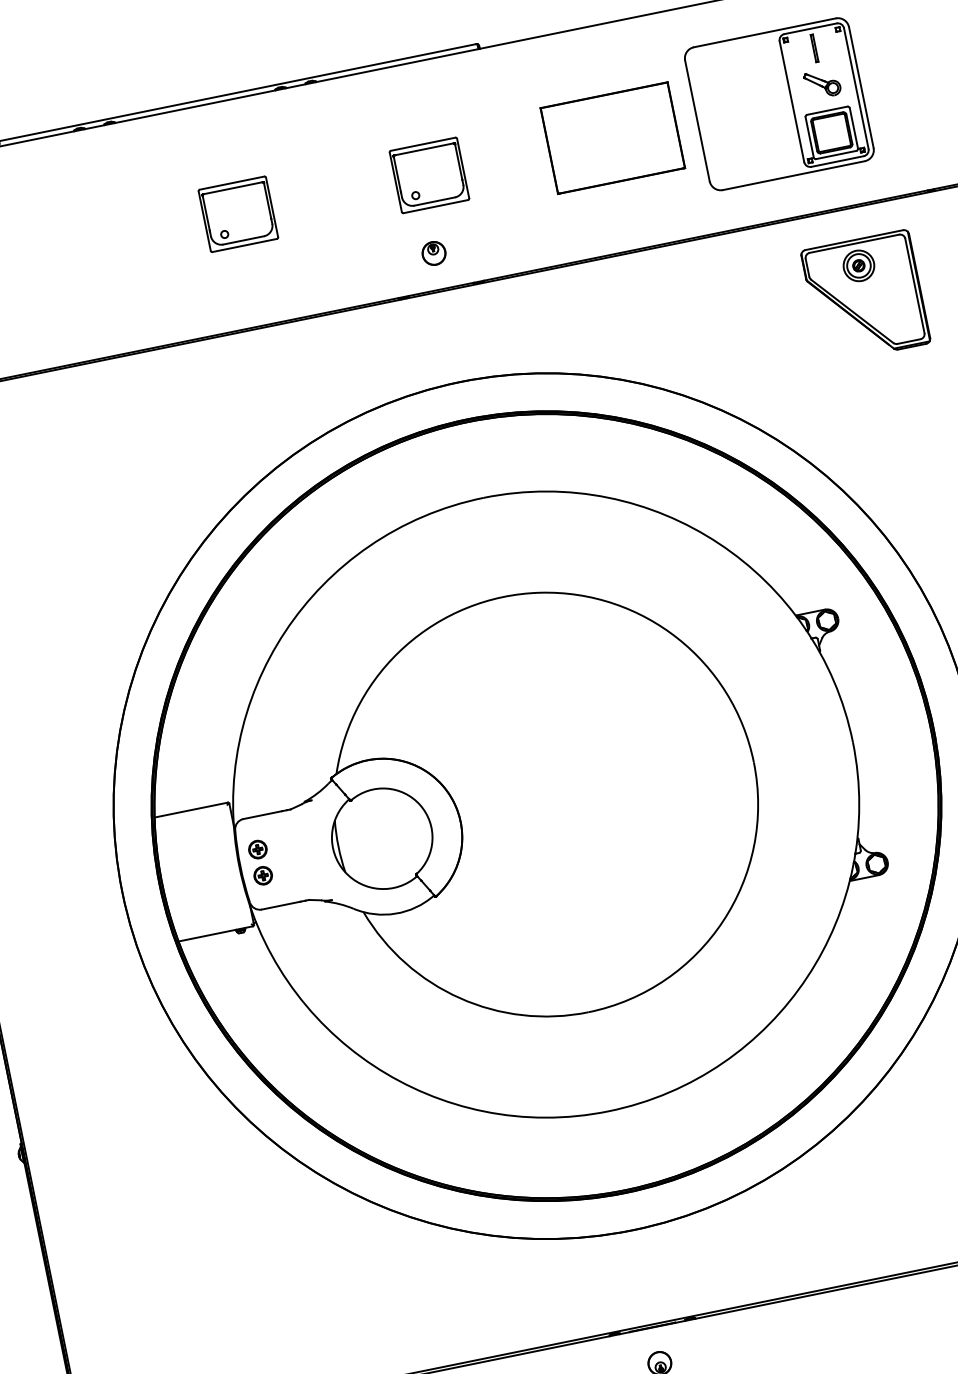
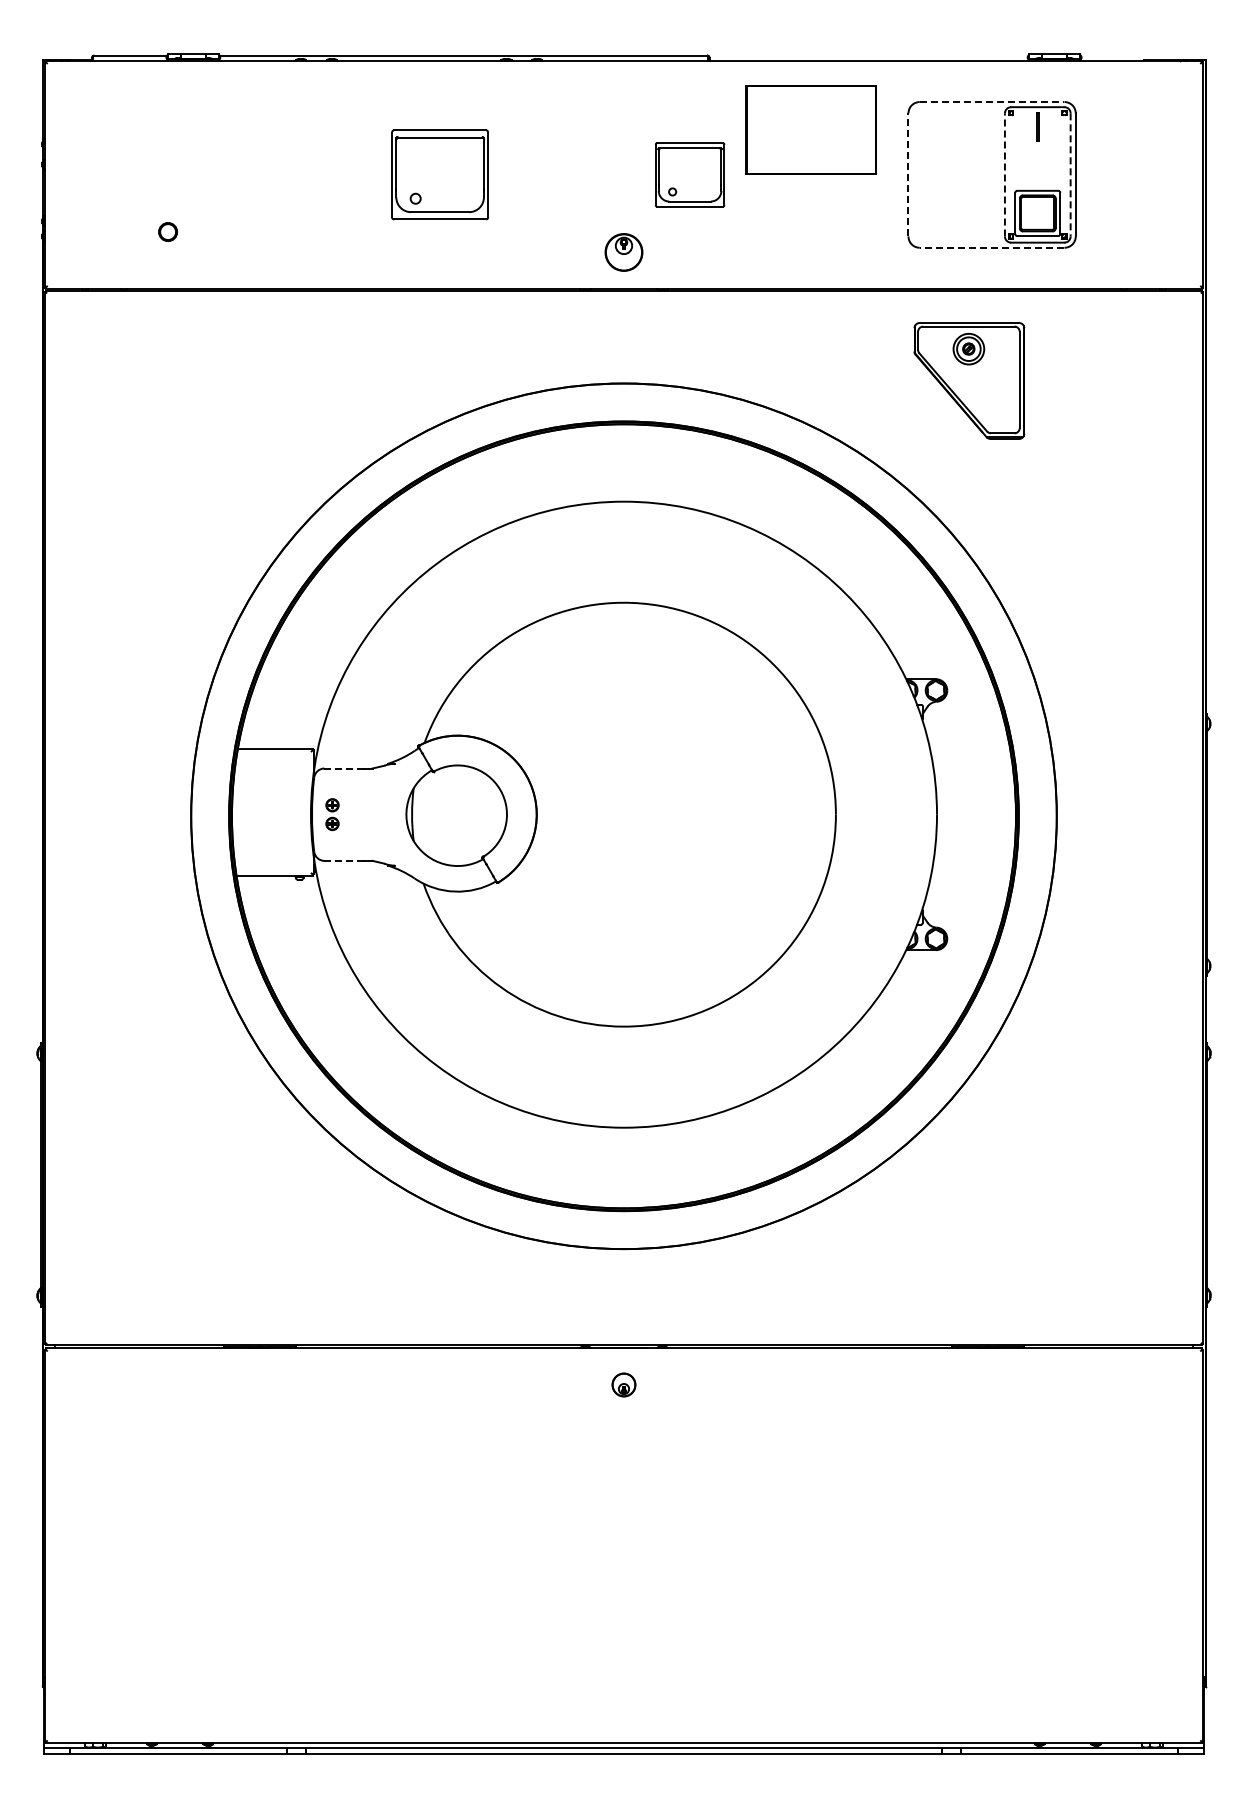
line: (765, 33) -> (992, 102), solid -> dashed
part: (822, 83) -> (1038, 163), removed
line: (856, 88) -> (1070, 174), solid -> dashed
line: (791, 101) -> (1004, 174), solid -> dashed
line: (697, 120) -> (908, 174), solid -> dashed
part: (612, 137) -> (810, 129), moved
part: (428, 175) -> (689, 174), moved
line: (793, 175) -> (991, 247), solid -> dashed
part: (237, 214) -> (439, 174), size x1.4
part: (433, 252) -> (623, 251), size x1.6
part: (865, 296) -> (969, 380), moved
line: (263, 815) -> (344, 768), solid -> dashed
part: (260, 862) -> (332, 814), size x0.7
line: (281, 905) -> (344, 860), solid -> dashed

